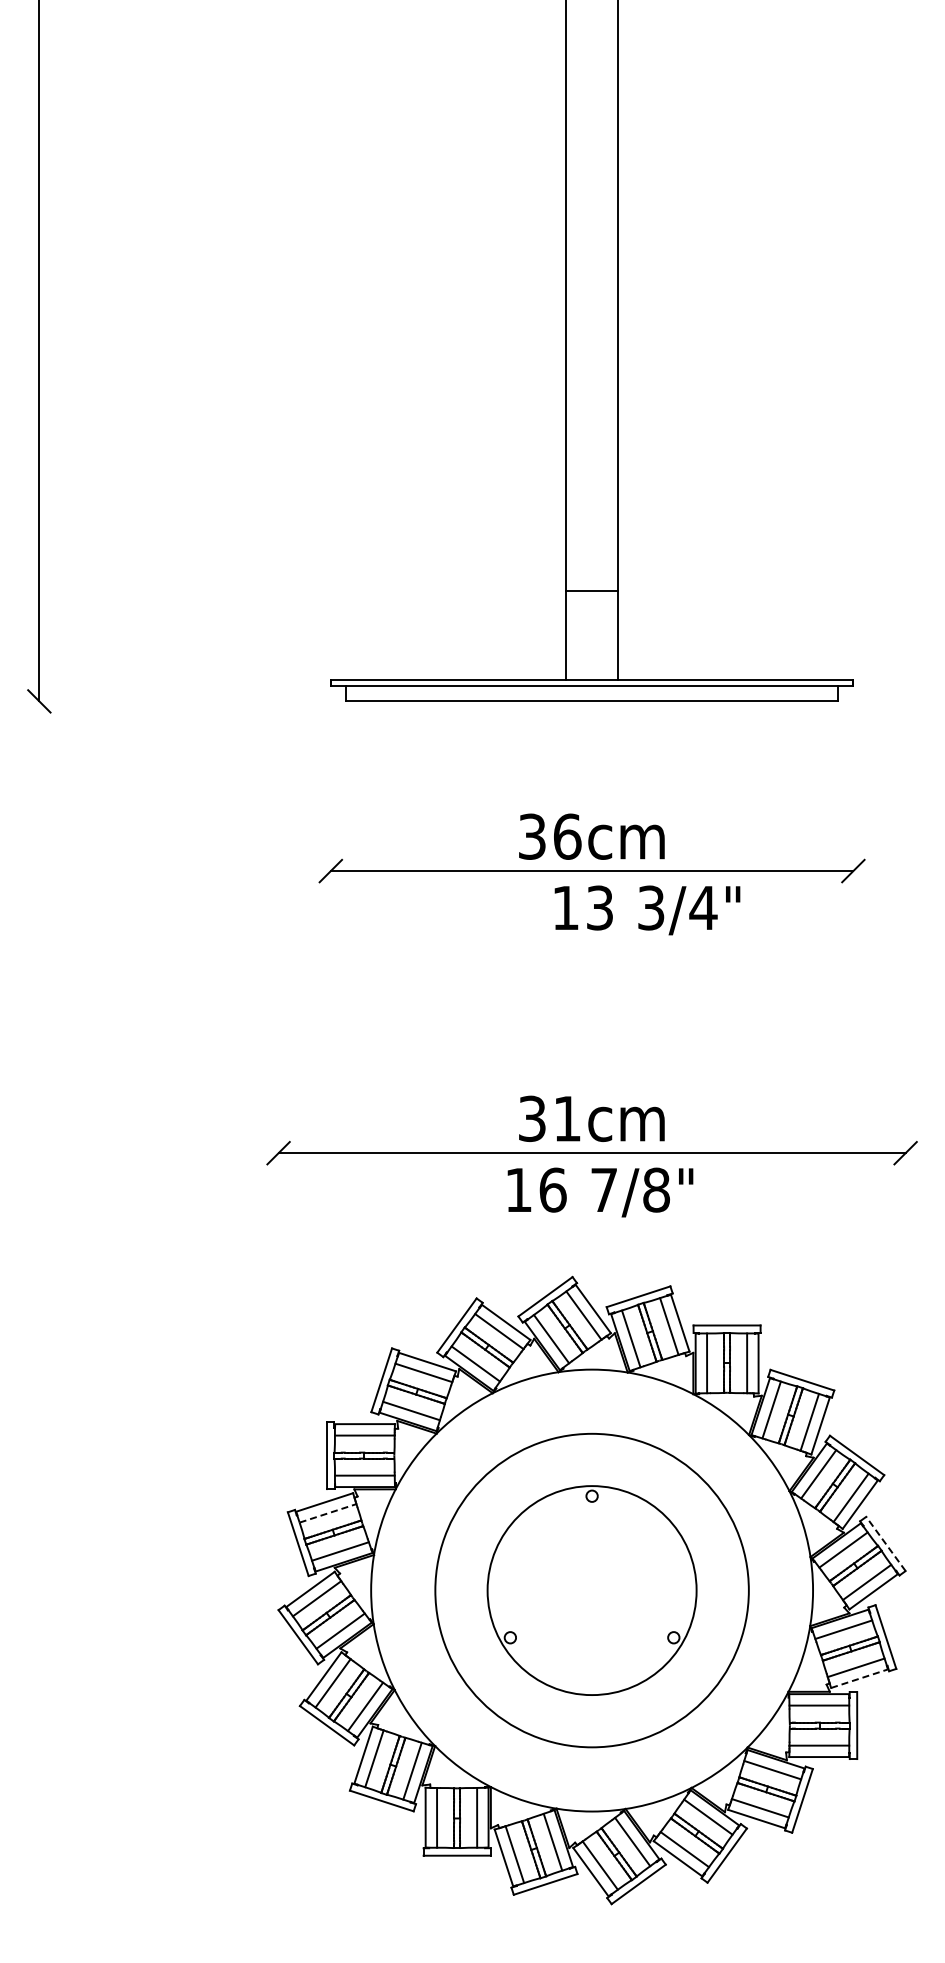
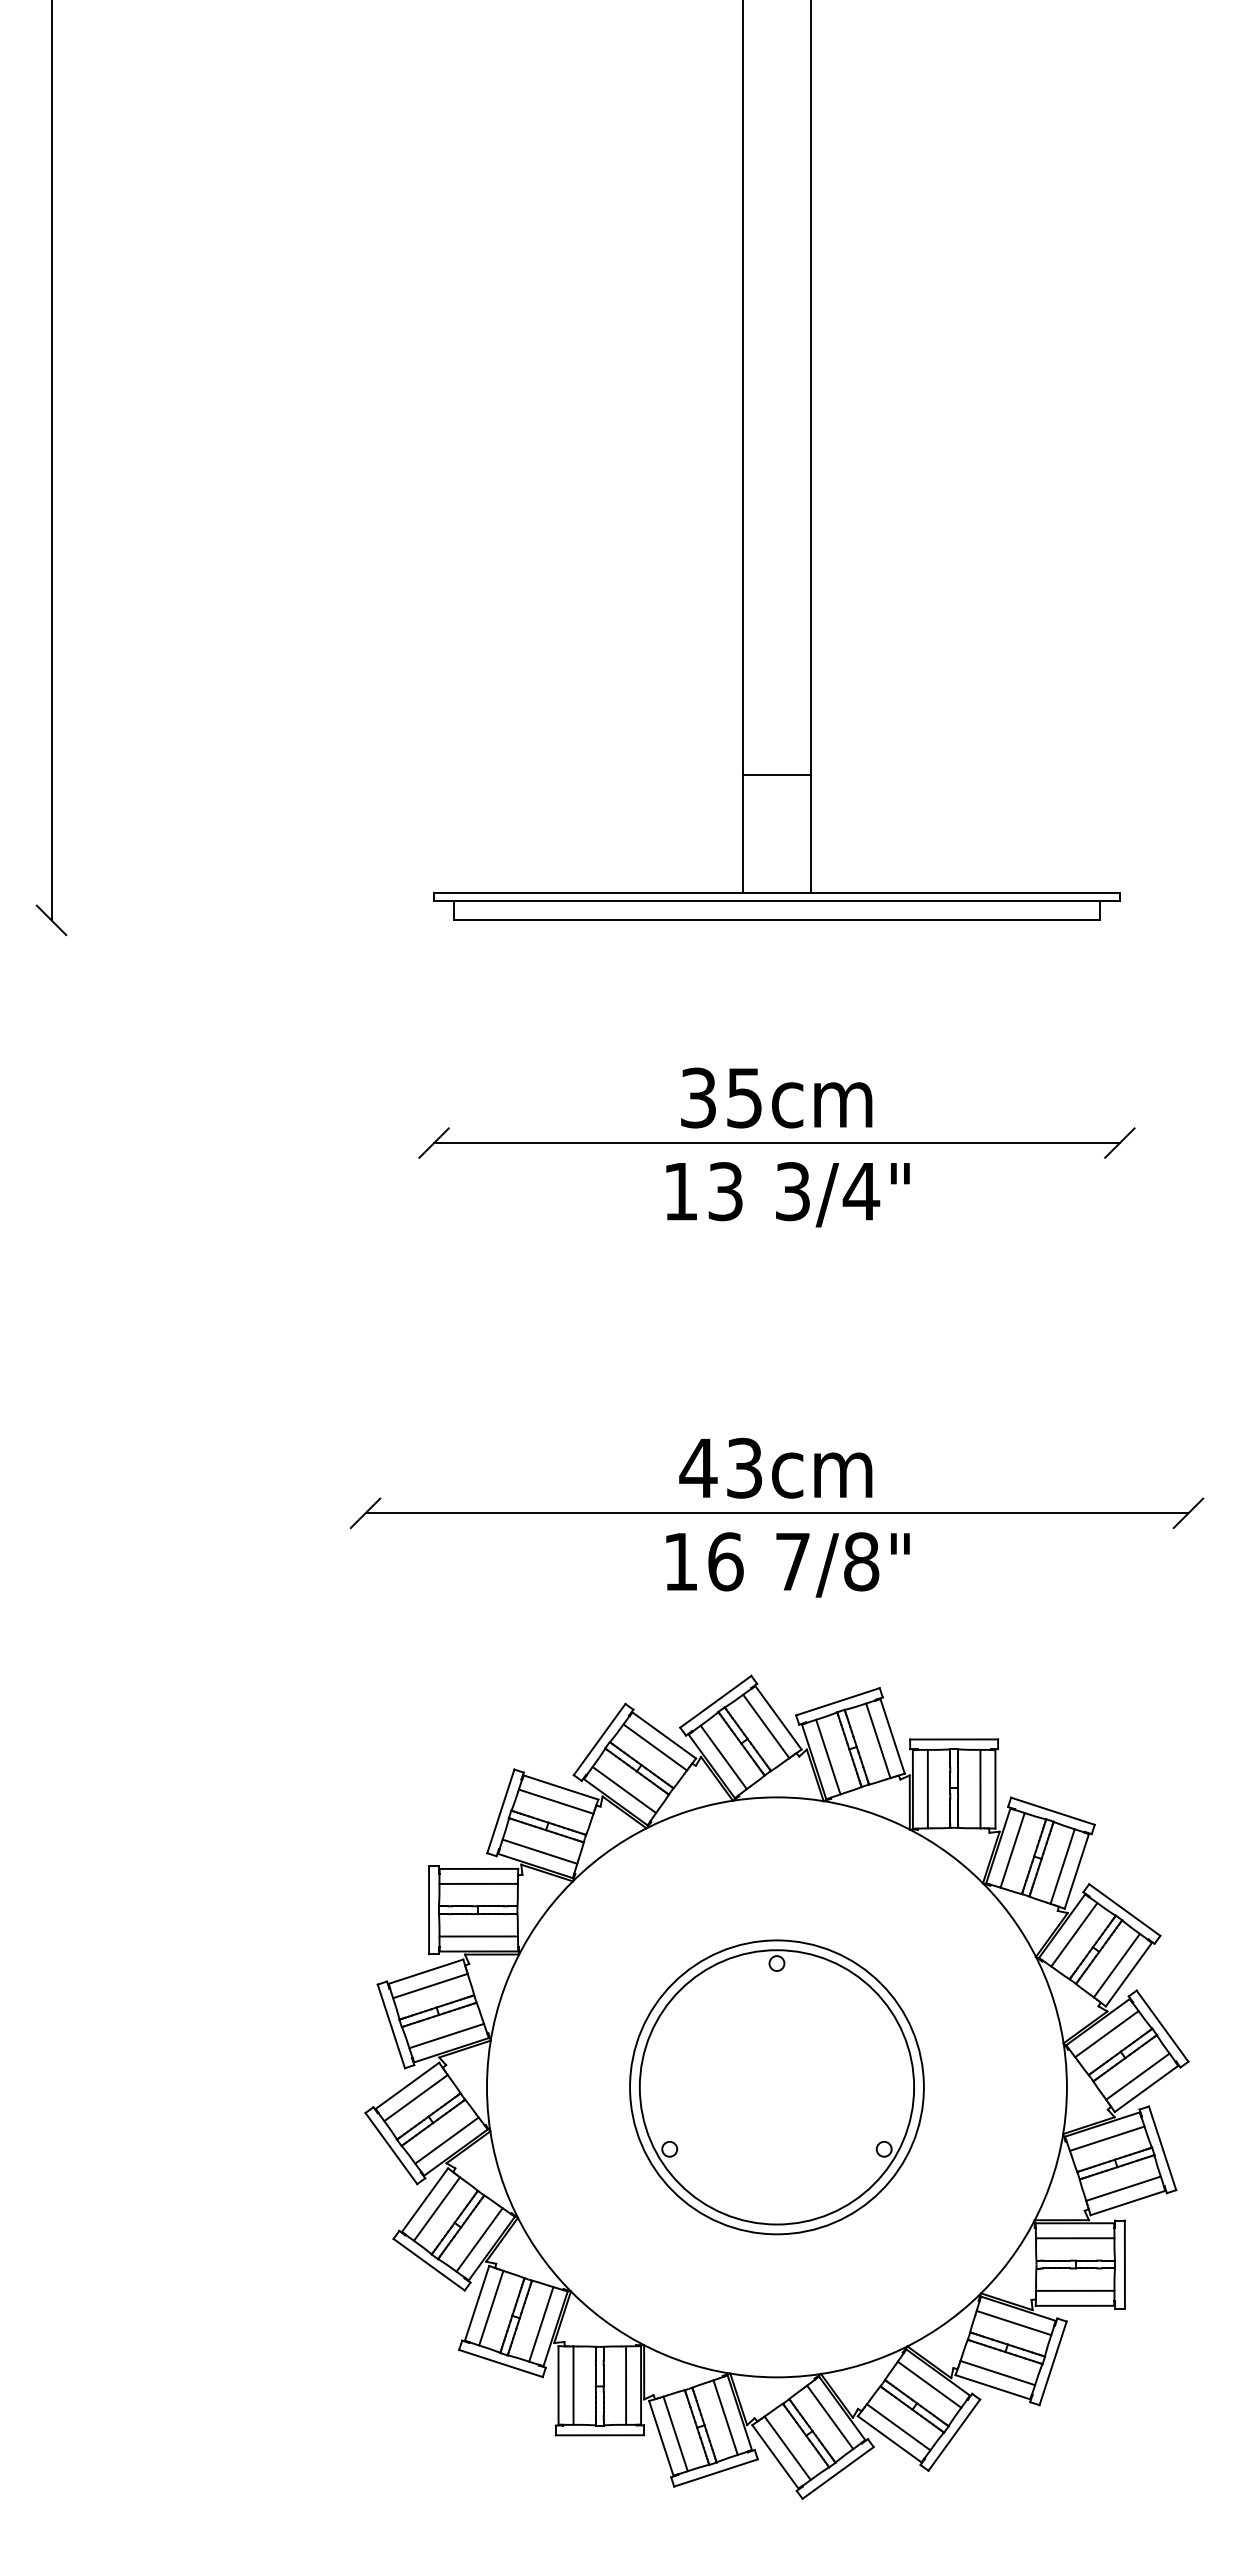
text: (567, 836) -> (744, 1097), 36cm -> 35cm
text: (647, 910) -> (787, 1194), moved
text: (548, 1118) -> (719, 1467), 31cm -> 43cm
line: (328, 1513) -> (431, 1986), dashed -> solid
line: (885, 1543) -> (1162, 2025), dashed -> solid
circle: (592, 1590) -> (777, 2087), size x0.71
line: (859, 1678) -> (1127, 2202), dashed -> solid

